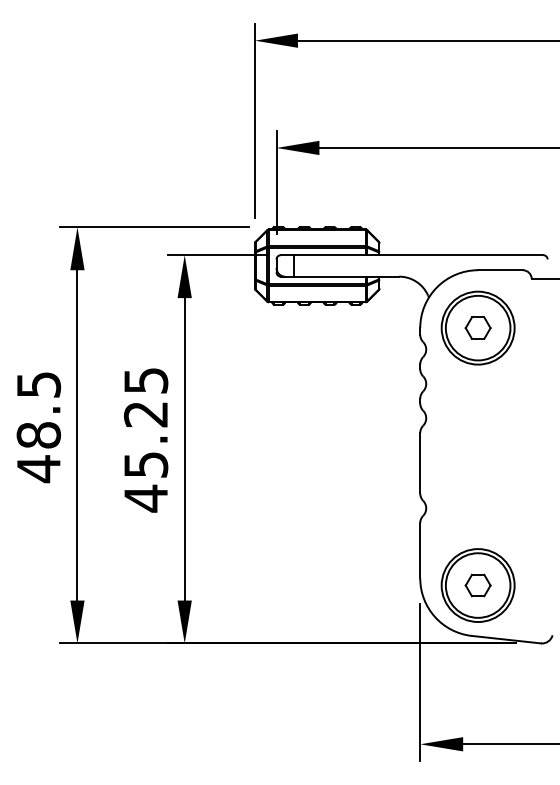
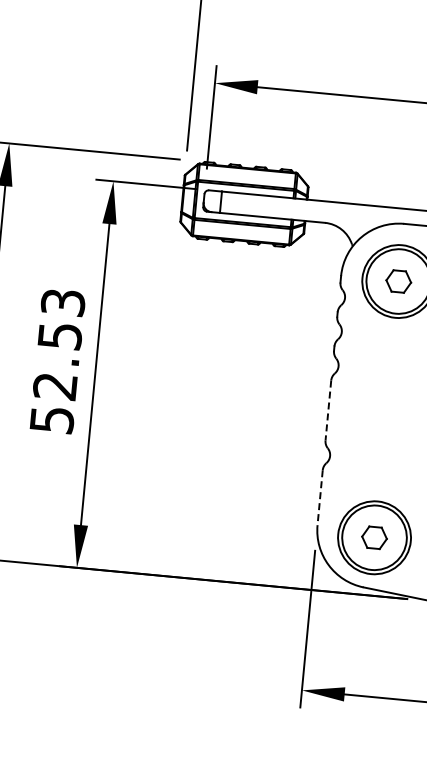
text: (145, 440) -> (57, 362), 45.25 -> 52.53
line: (420, 463) -> (328, 410), solid -> dashed
line: (420, 550) -> (320, 497), solid -> dashed

